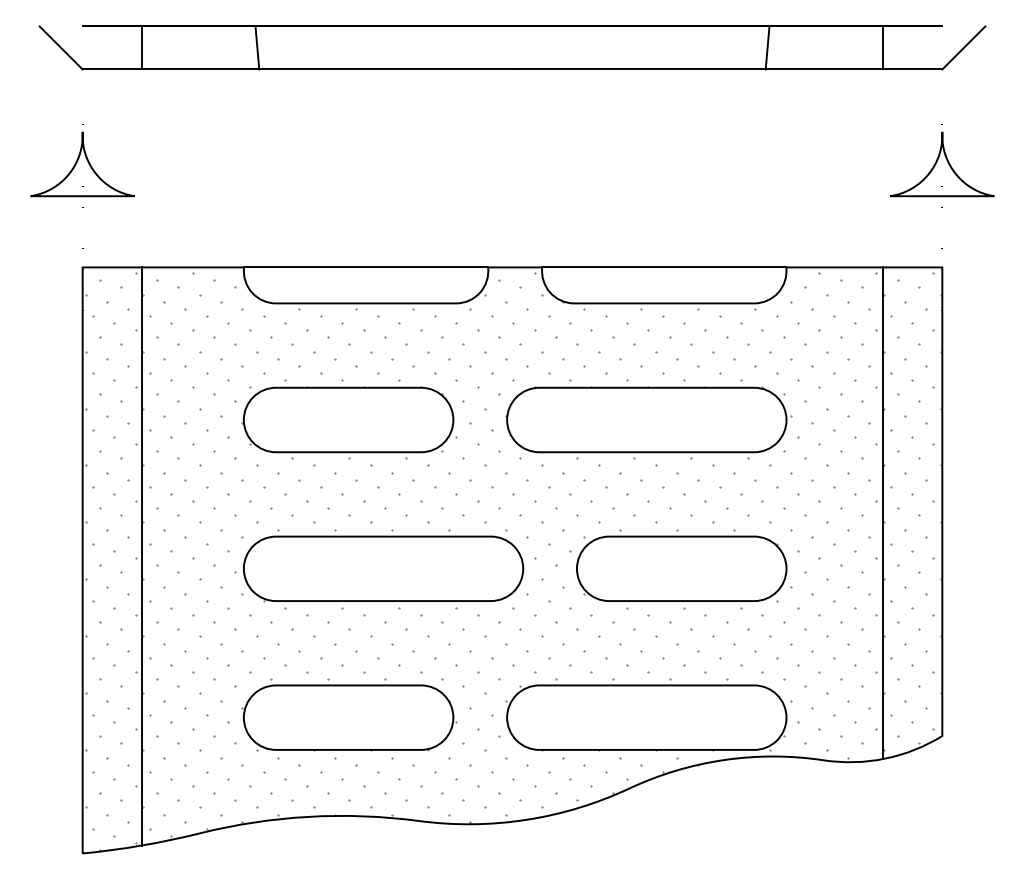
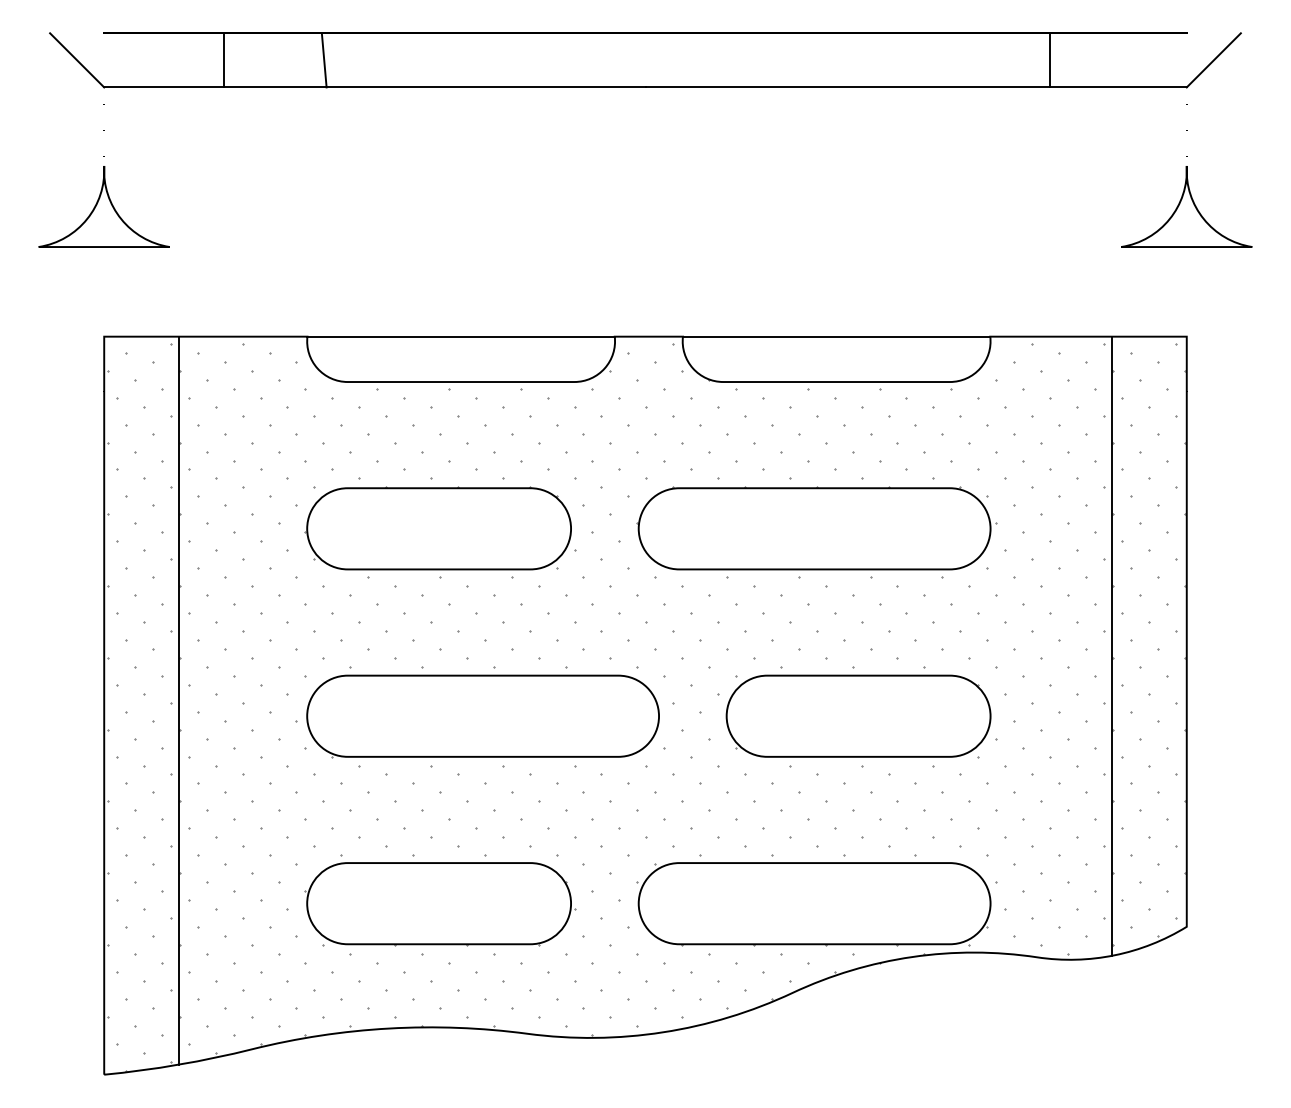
line: (141, 48) -> (223, 60), moved
line: (767, 48) -> (966, 60), removed
line: (883, 48) -> (1050, 60), moved

